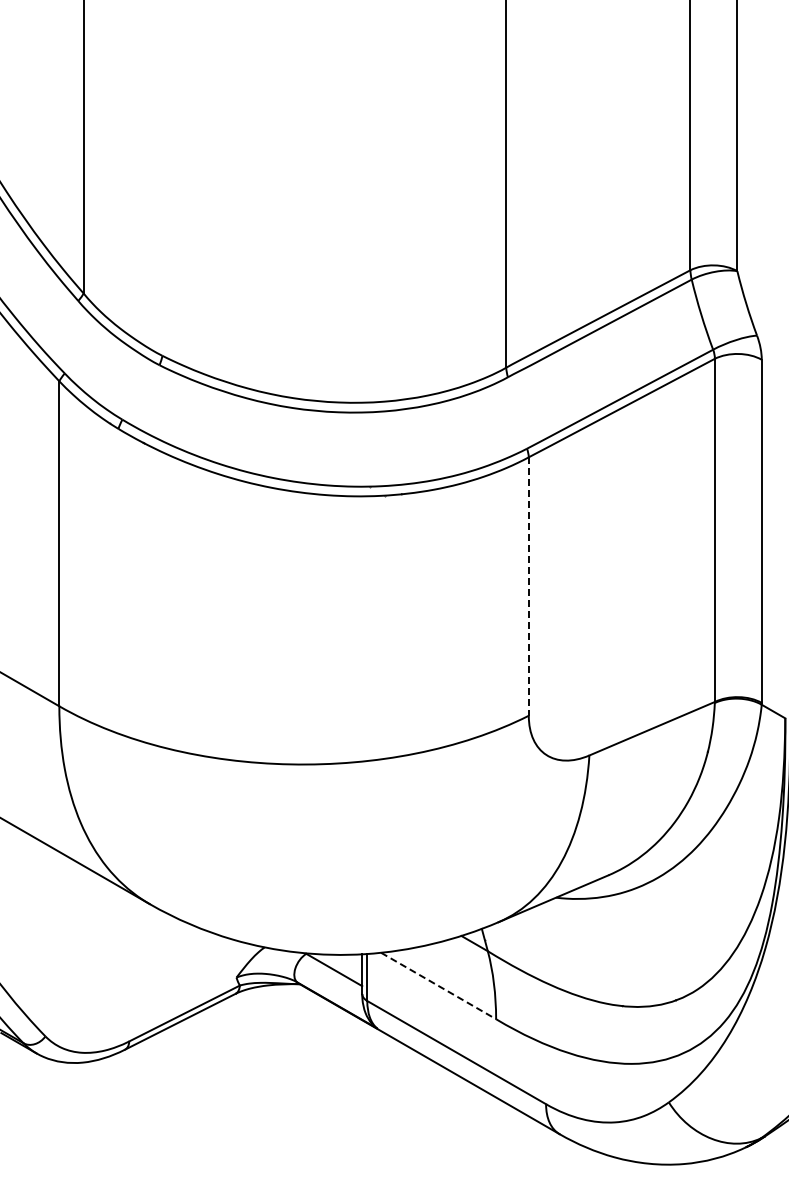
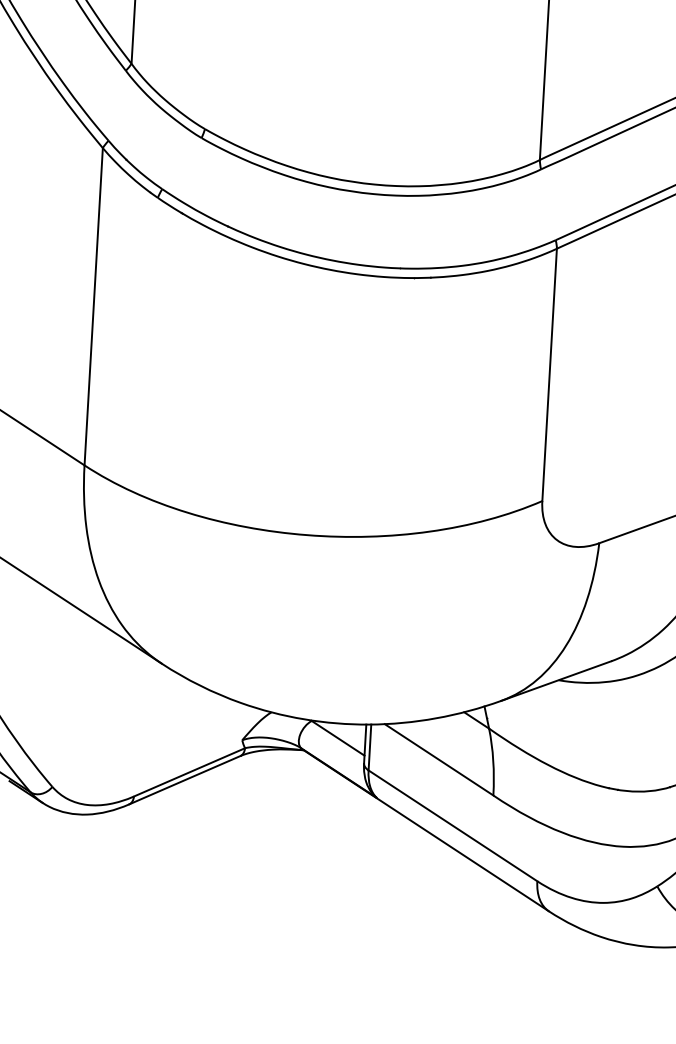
line: (528, 587) -> (549, 375), dashed -> solid
line: (439, 986) -> (439, 760), dashed -> solid

